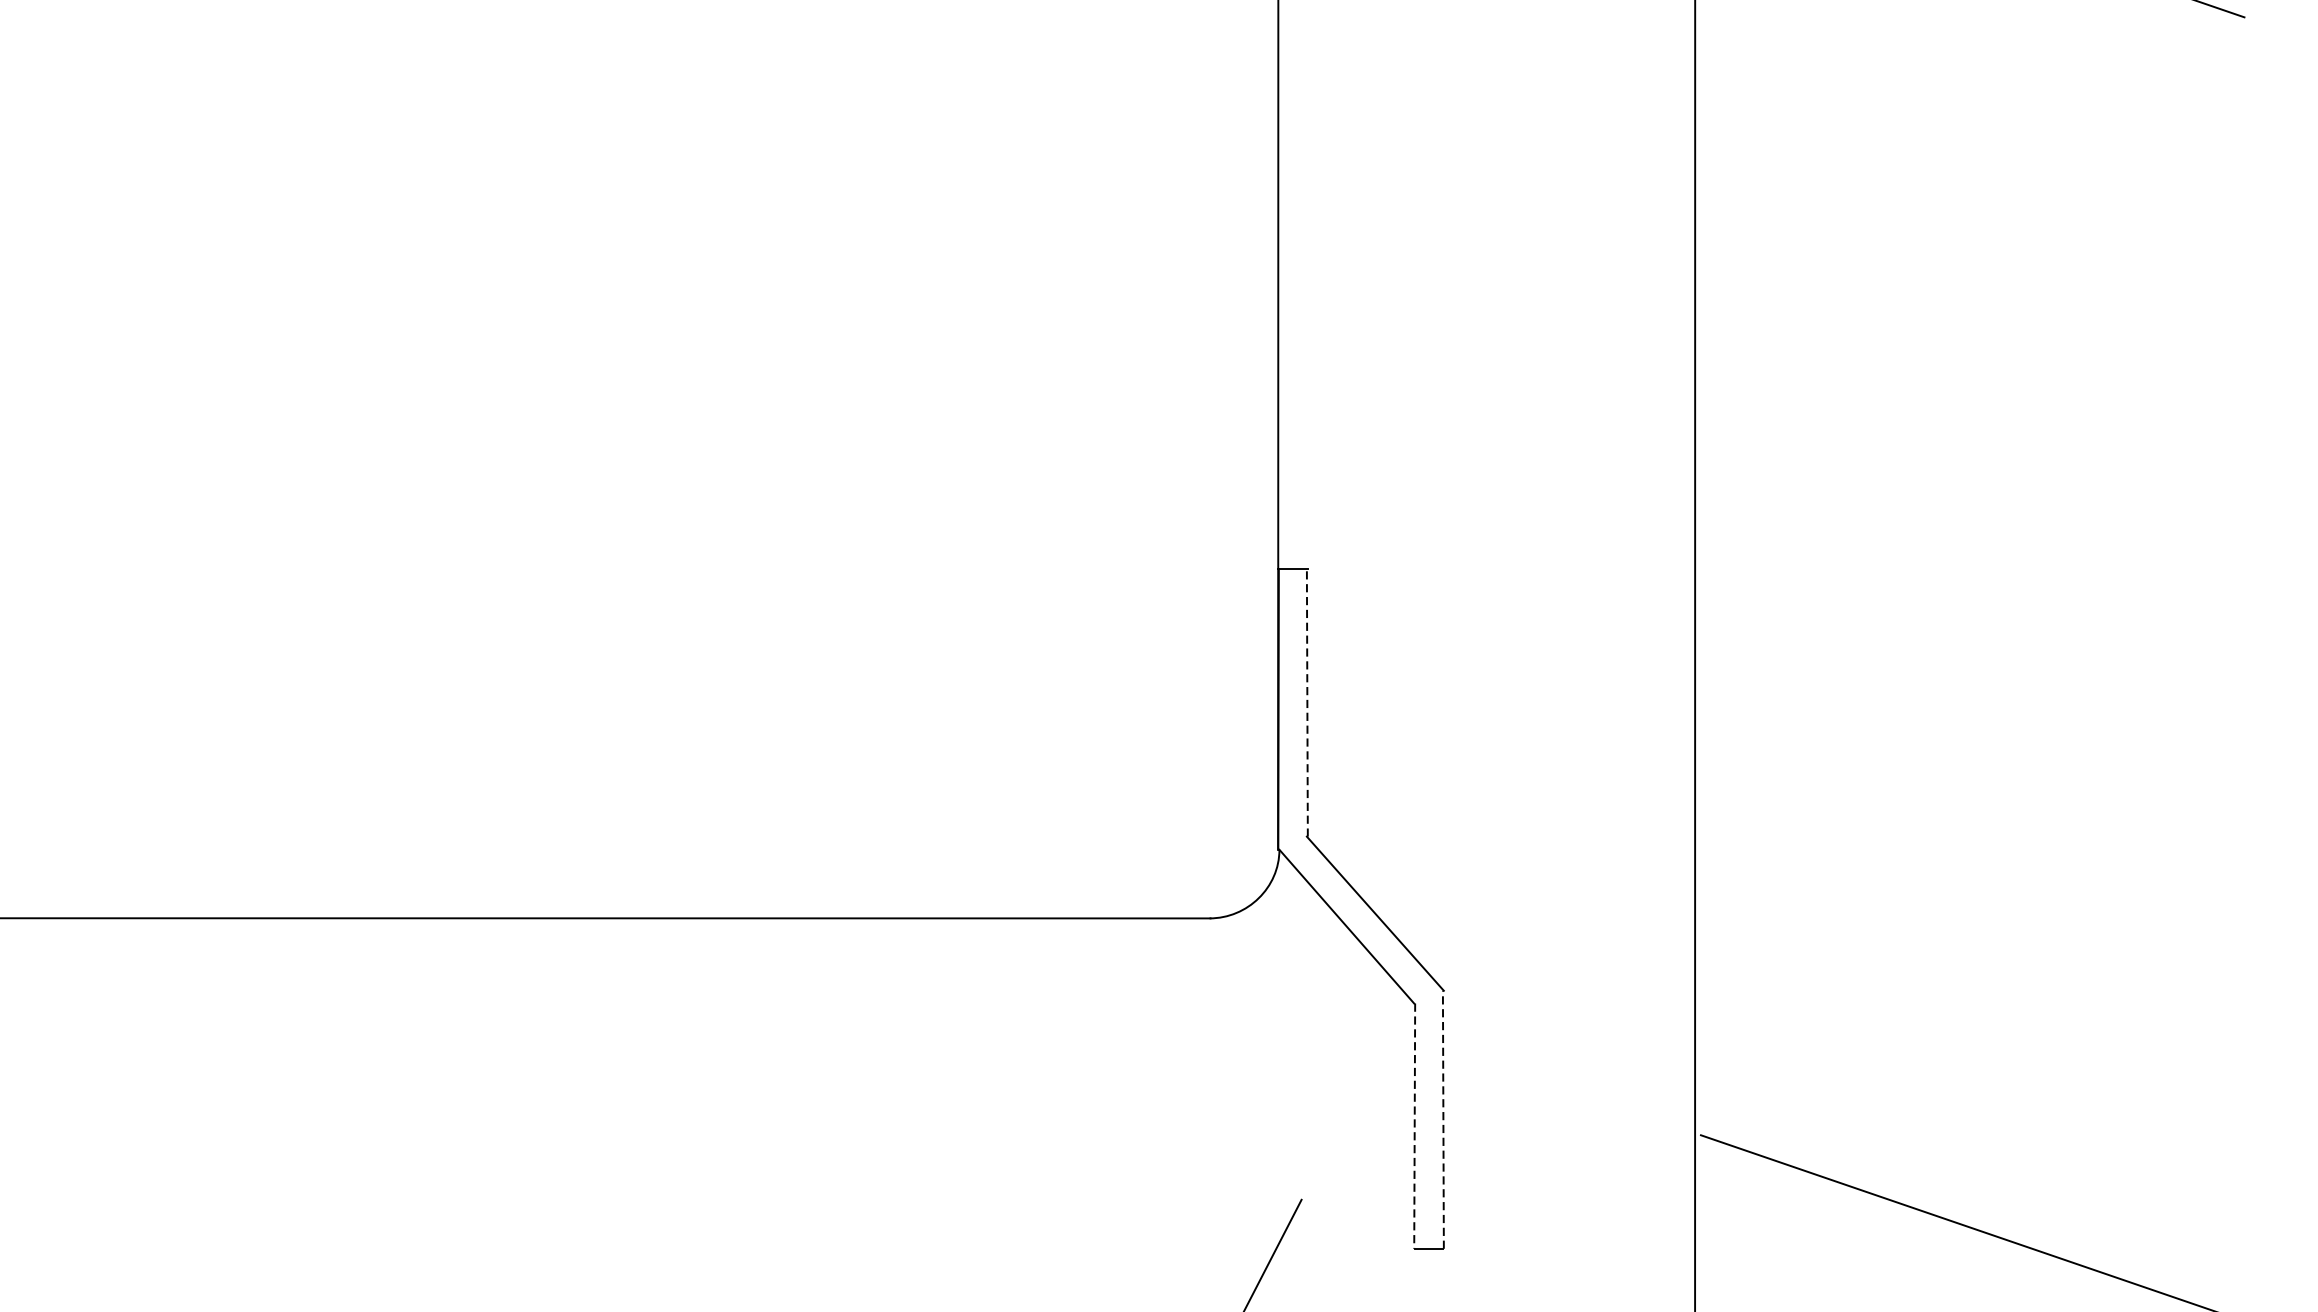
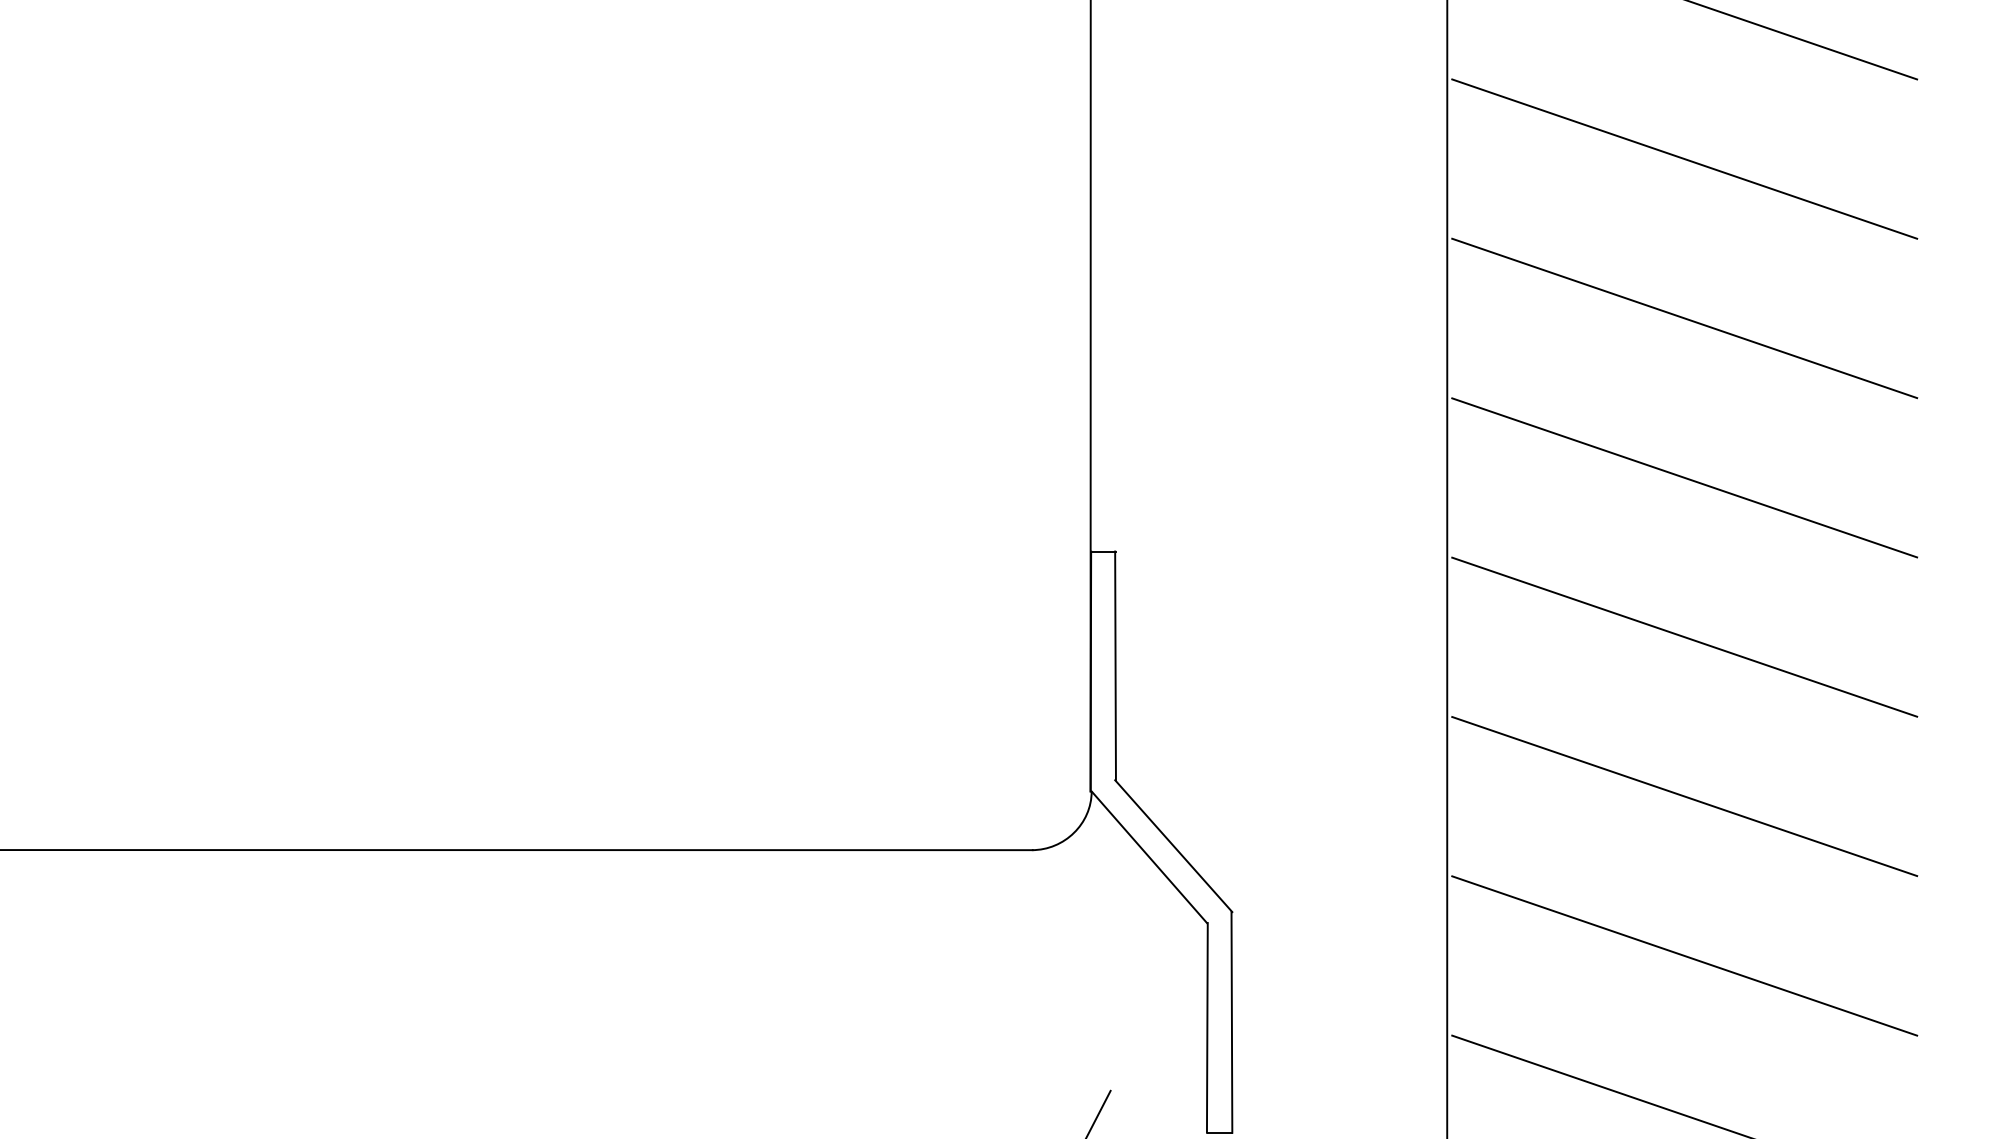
line: (1972, 109) -> (1684, 158), added
line: (1972, 296) -> (1684, 318), added
line: (1972, 482) -> (1684, 477), added
line: (1972, 668) -> (1684, 636), added
line: (1307, 702) -> (1115, 665), dashed -> solid
line: (1972, 855) -> (1684, 796), added
line: (1972, 1041) -> (1684, 955), added
line: (1442, 1118) -> (1231, 1021), dashed -> solid
line: (1414, 1125) -> (1207, 1027), dashed -> solid

